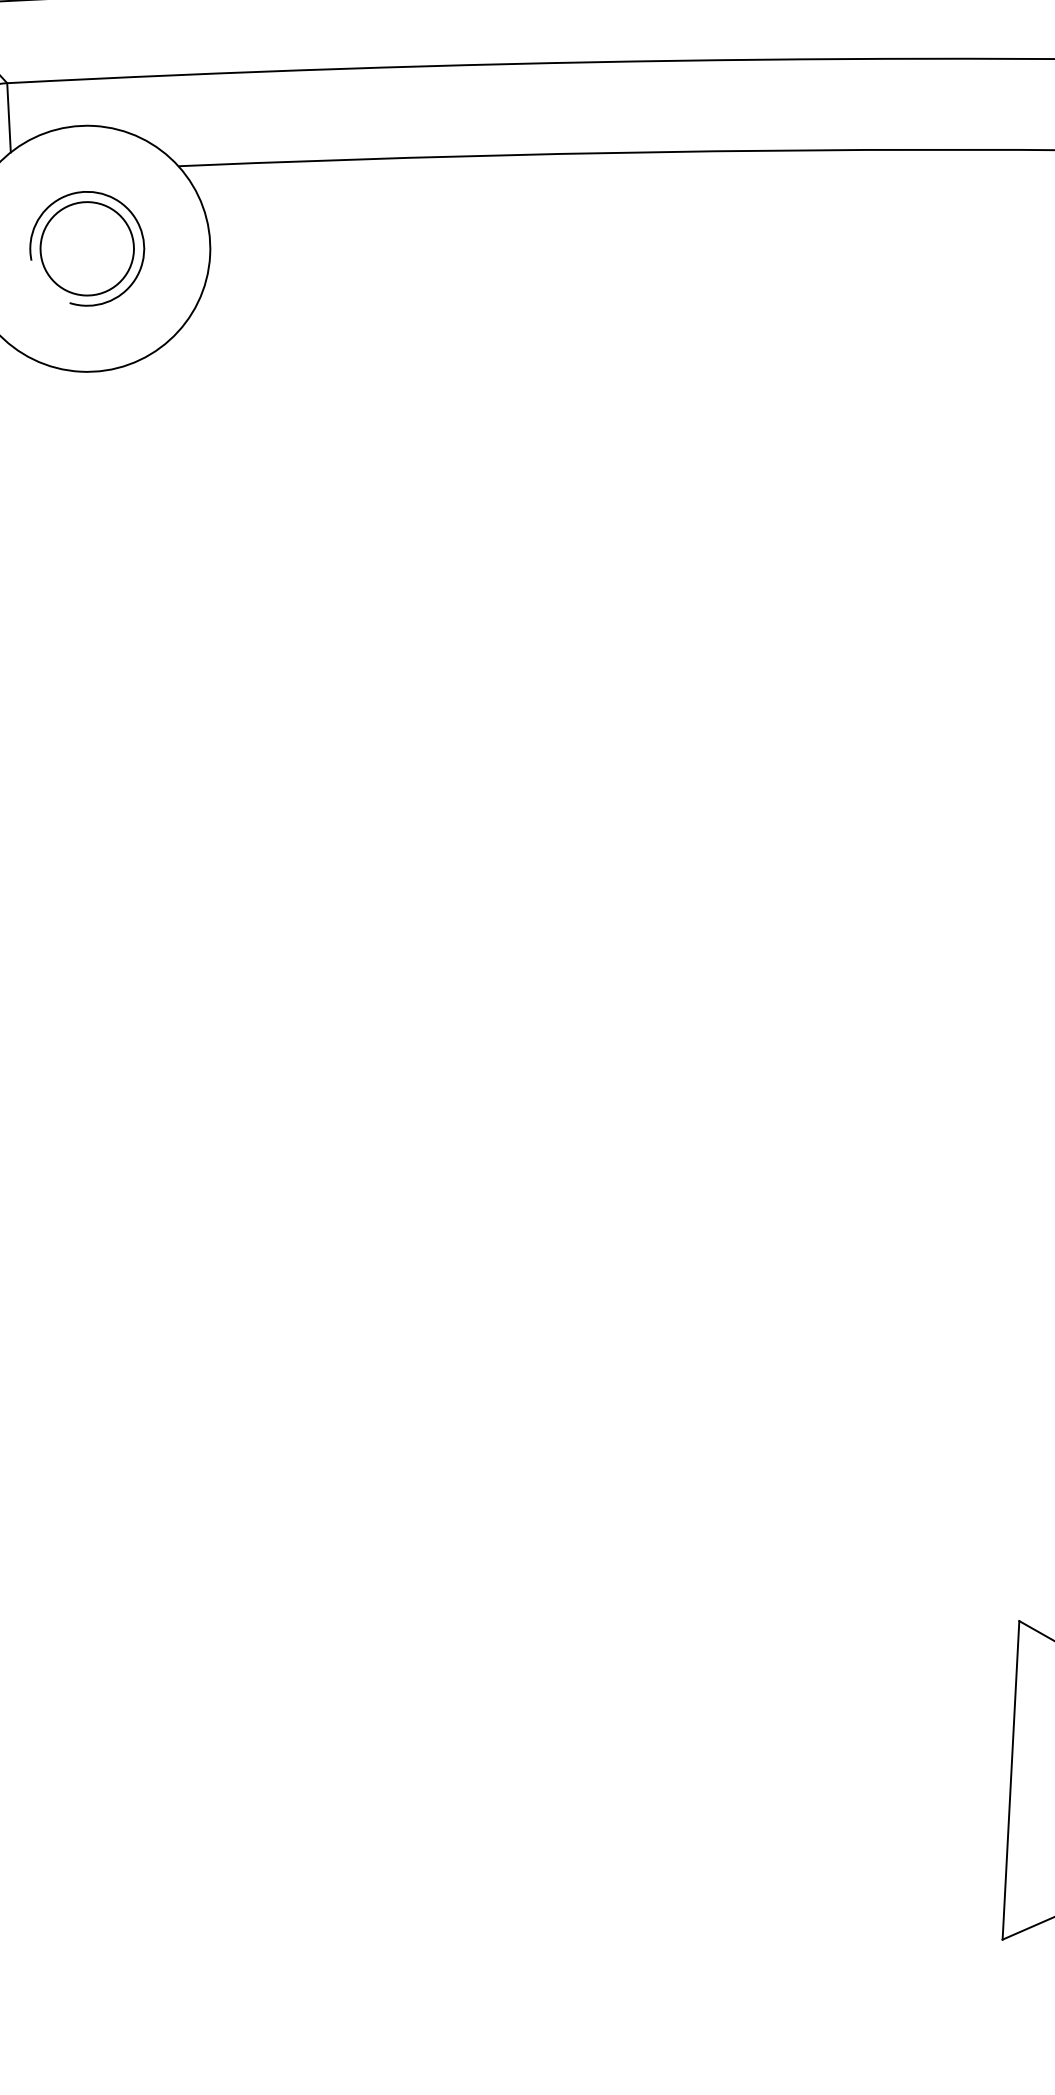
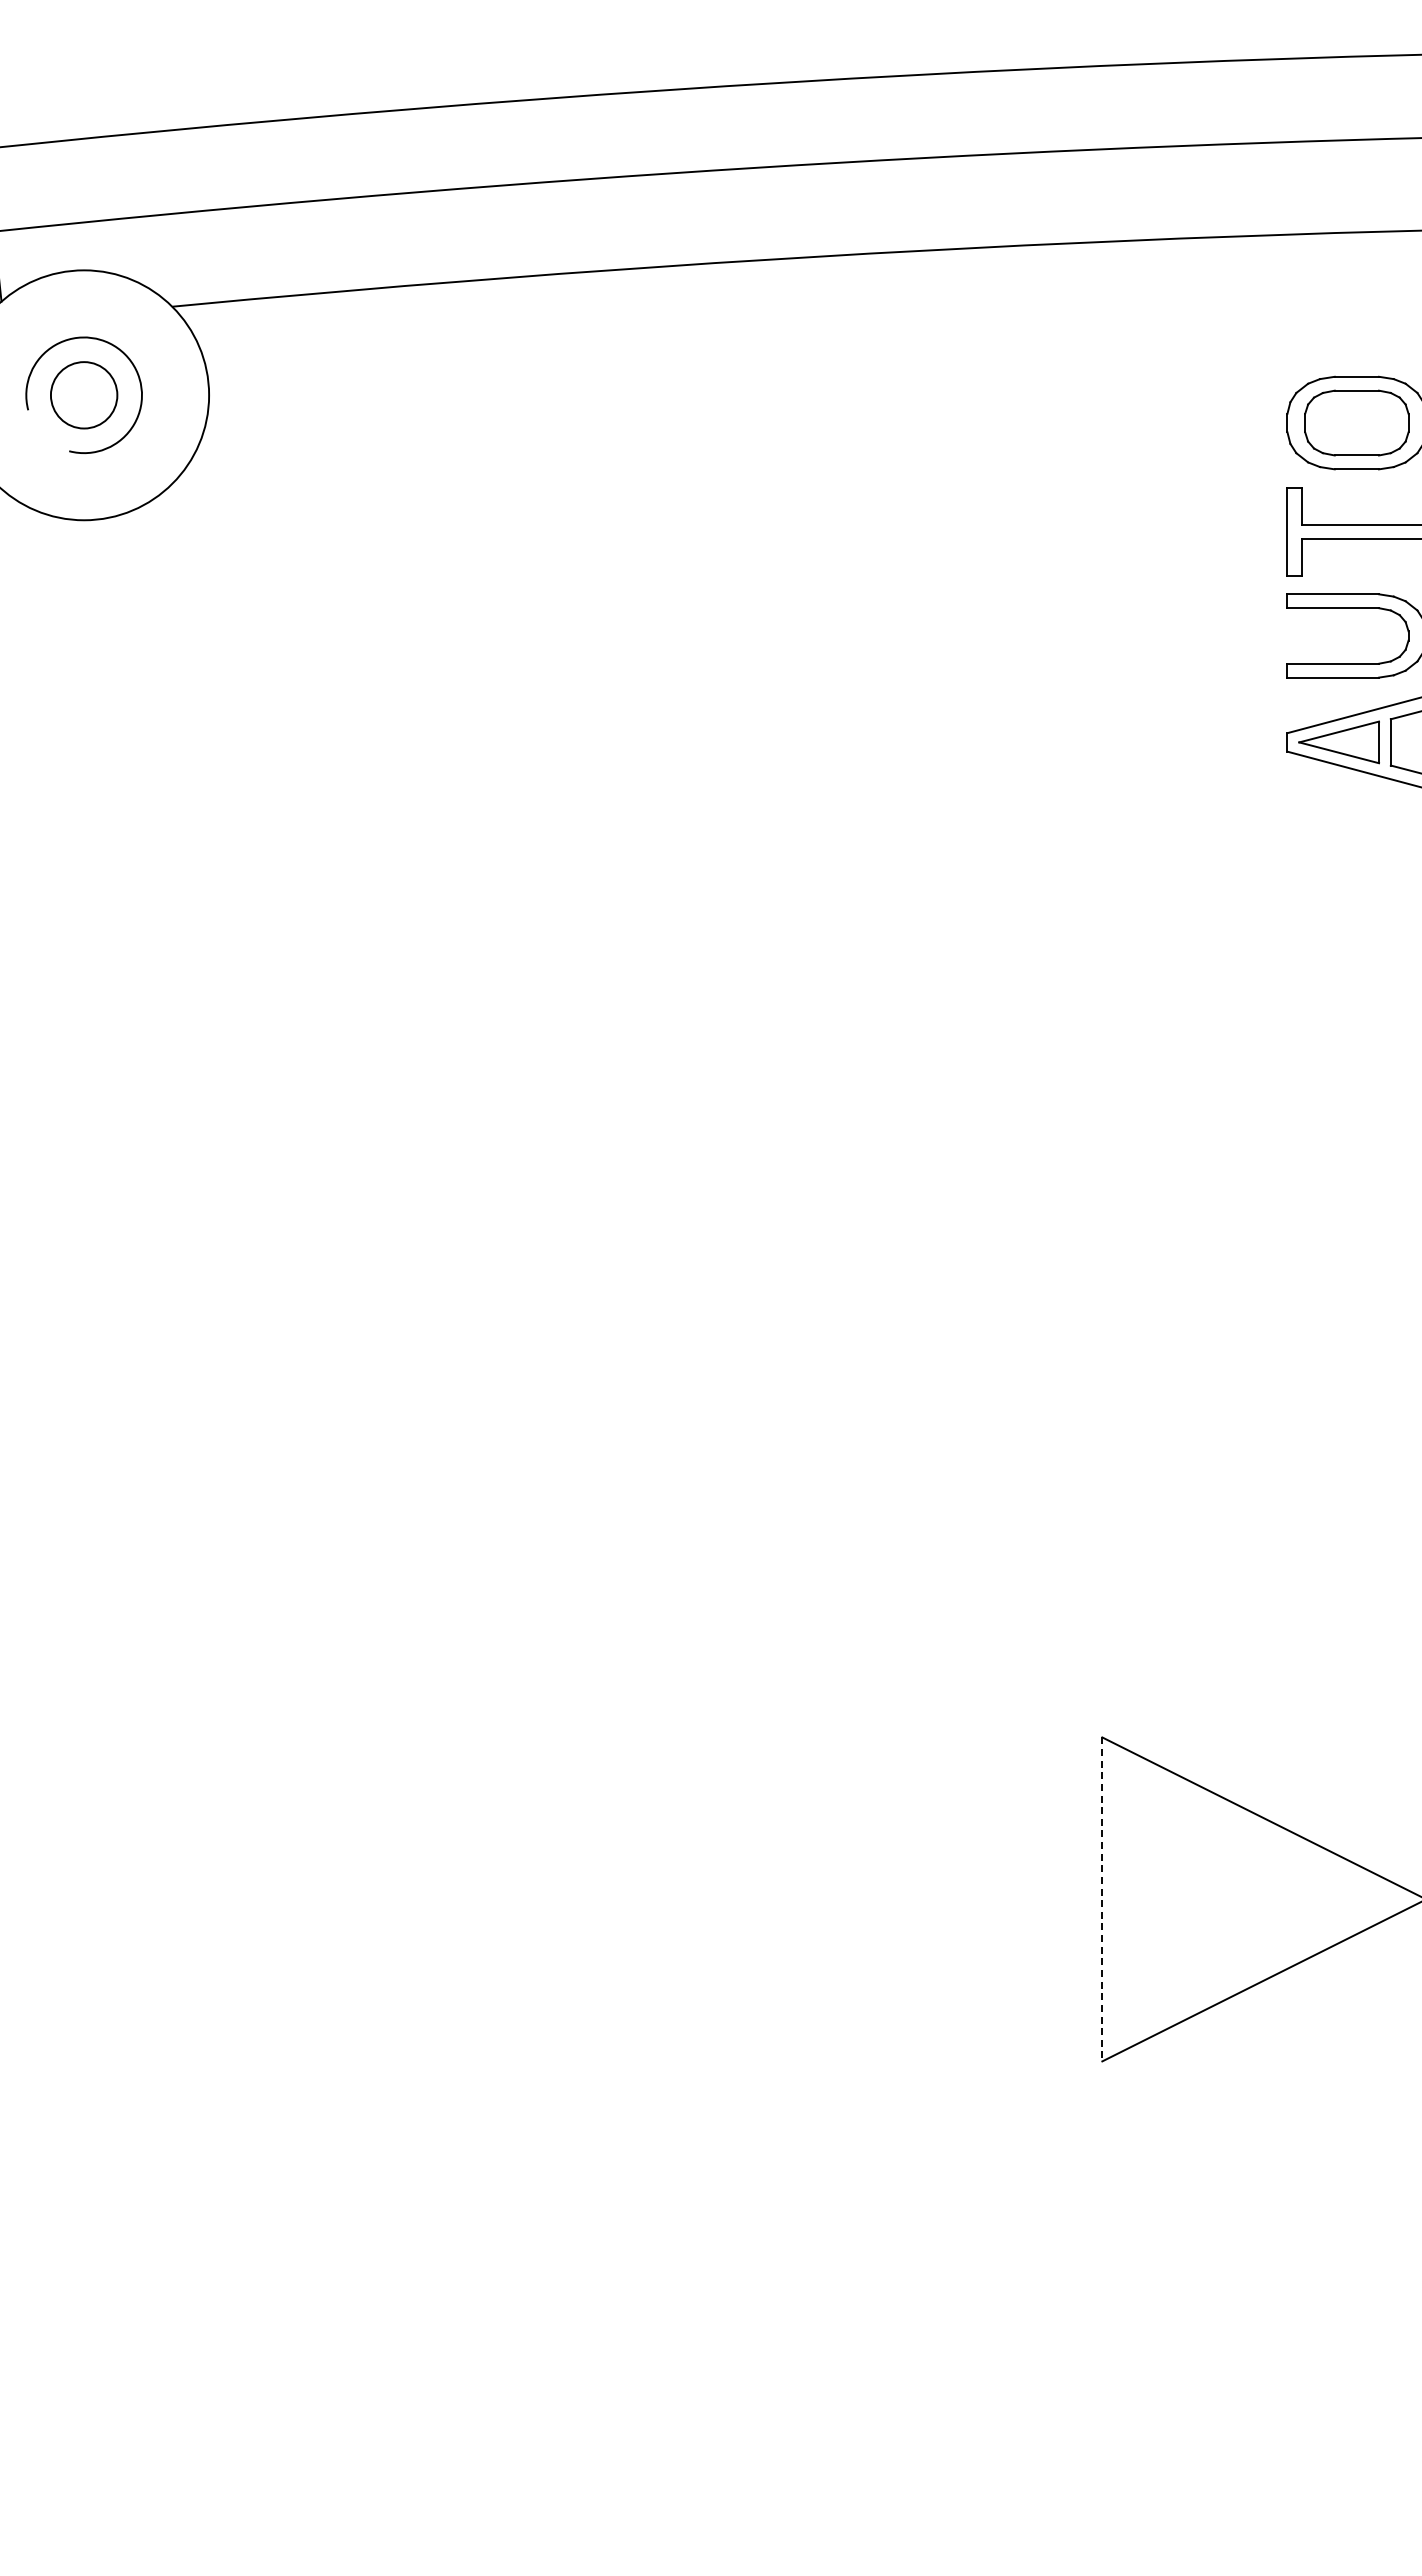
circle: (86, 247) -> (83, 394), size x0.7
line: (1011, 1780) -> (1102, 1899), solid -> dashed

